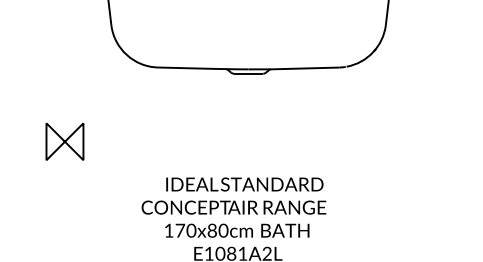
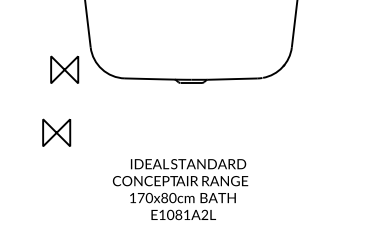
part: (75, 55) -> (64, 69), added

